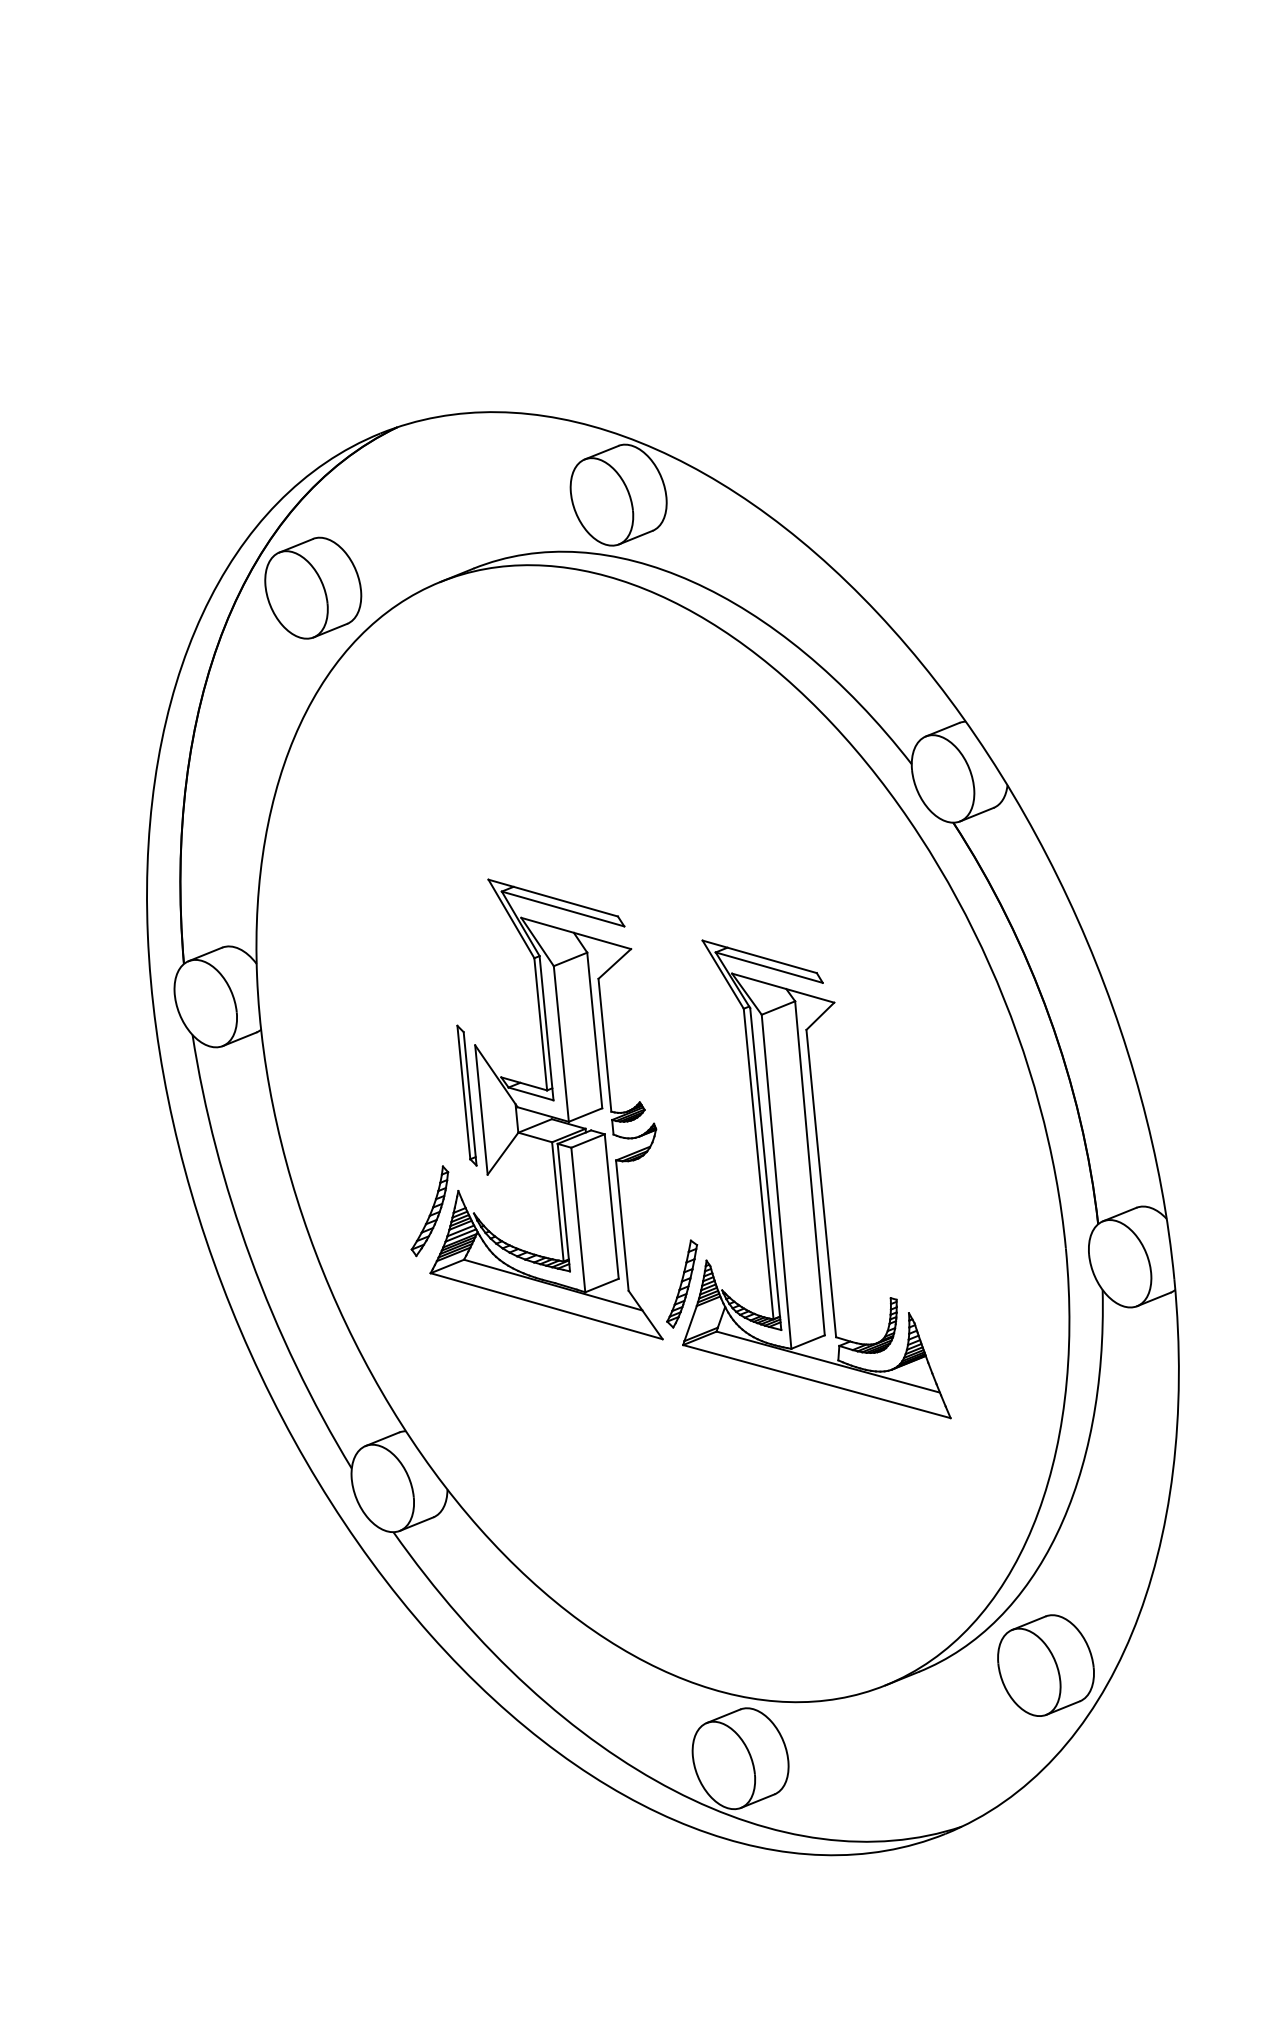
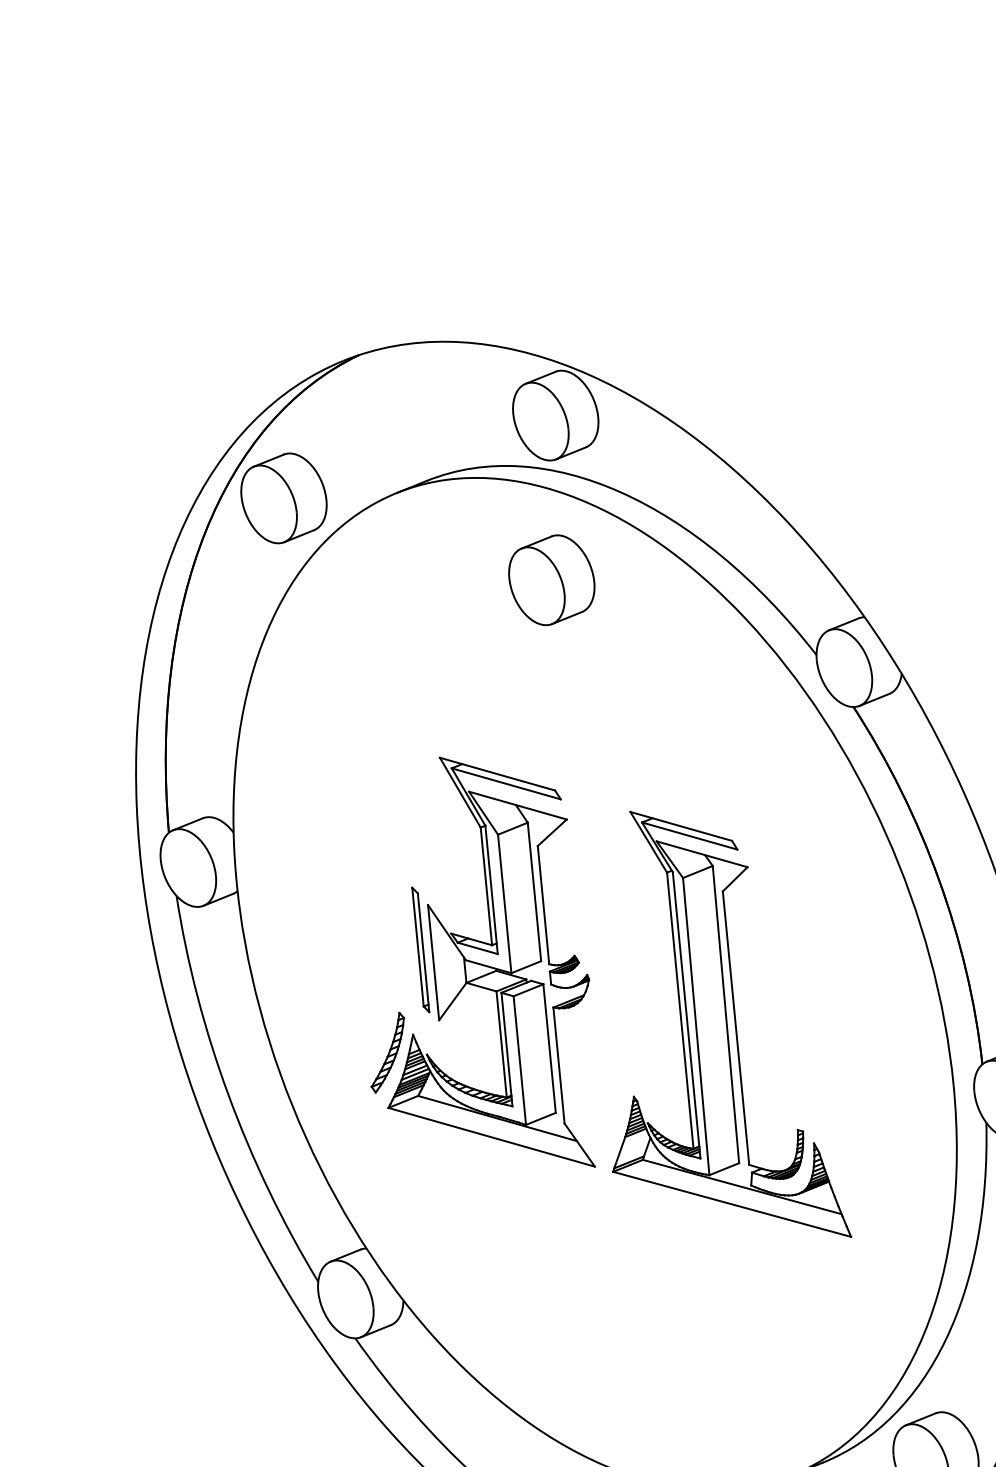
part: (614, 679) -> (552, 579), added
part: (682, 1283) -> (612, 1117), removed

